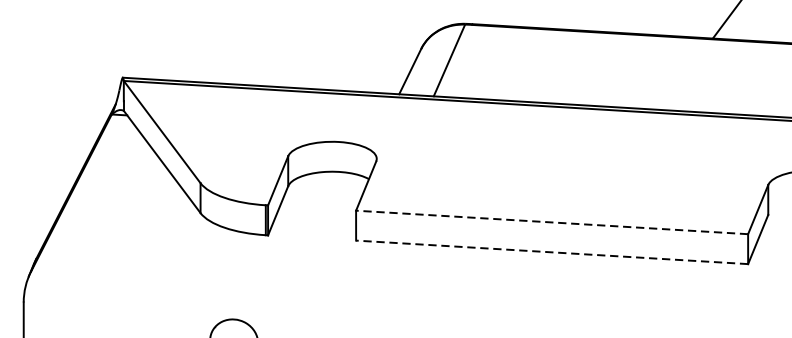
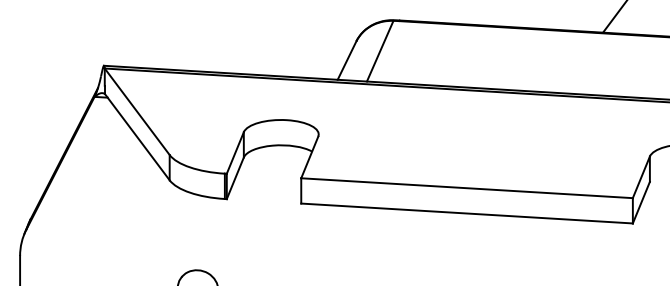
line: (551, 222) -> (466, 188), dashed -> solid
line: (551, 252) -> (466, 213), dashed -> solid

